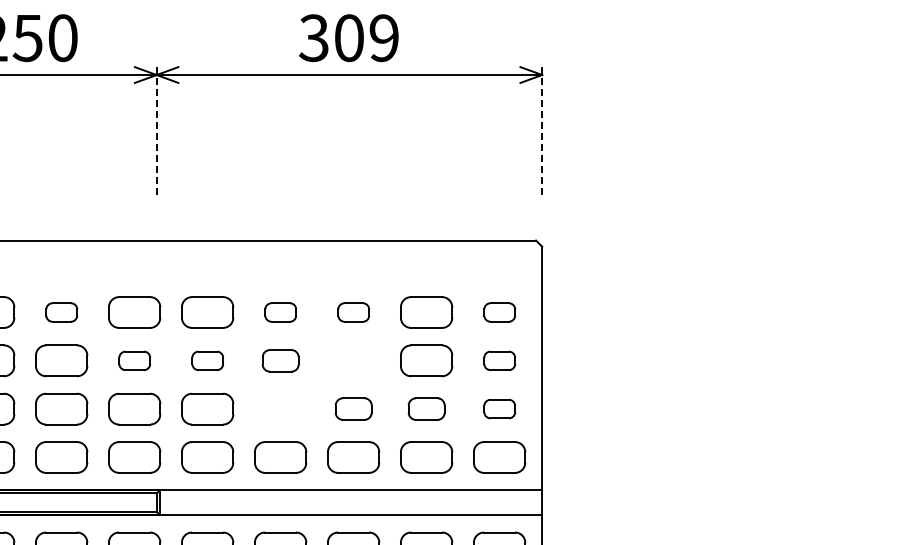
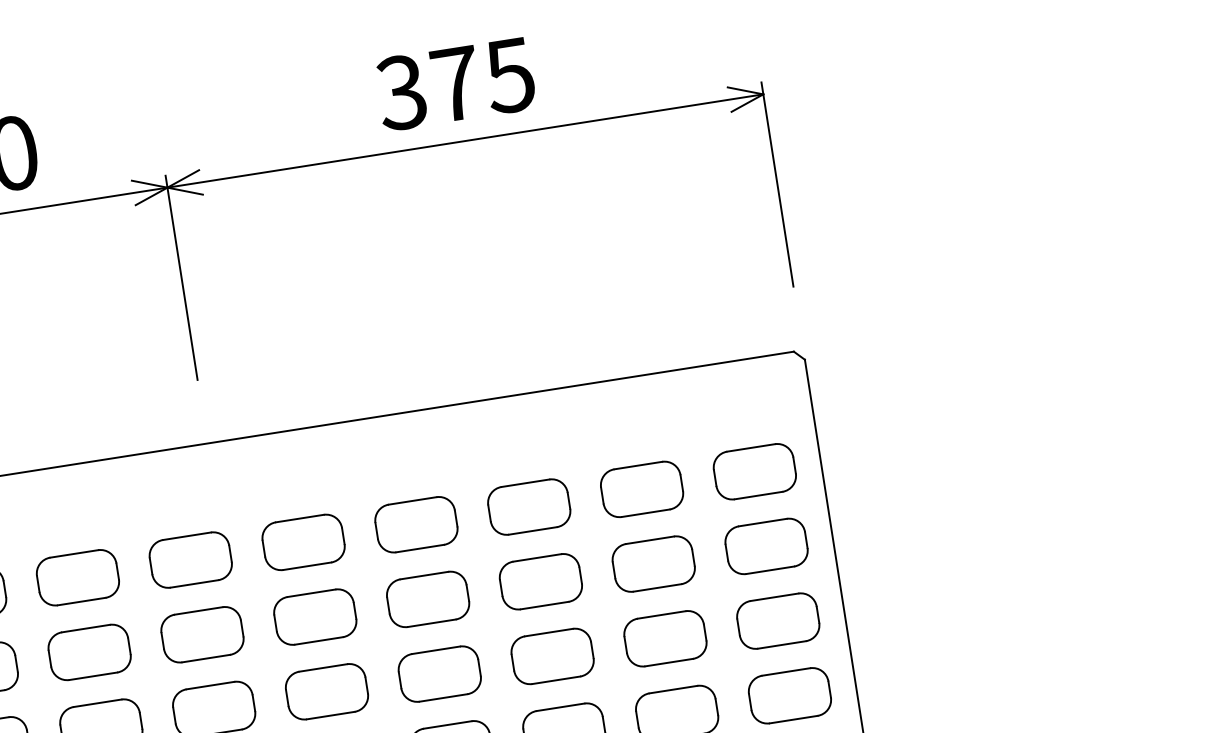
text: (366, 38) -> (482, 80), 309 -> 375
line: (156, 133) -> (181, 278), dashed -> solid
line: (542, 133) -> (777, 184), dashed -> solid
part: (61, 312) -> (77, 577), size x1.67
part: (280, 312) -> (416, 524), size x1.67
part: (353, 312) -> (529, 507), size x1.67
part: (499, 312) -> (754, 471), size x1.67
part: (134, 360) -> (202, 634), size x1.67
part: (207, 360) -> (315, 616), size x1.67
part: (280, 360) -> (427, 598), size x1.43
part: (353, 360) -> (540, 581), added
part: (499, 360) -> (766, 545), size x1.67
part: (280, 408) -> (439, 673), added
part: (353, 408) -> (552, 655), size x1.43
part: (426, 408) -> (665, 637), size x1.43
part: (499, 408) -> (777, 620), size x1.67

